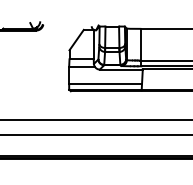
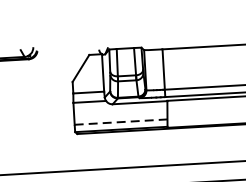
line: (106, 83) -> (122, 121), solid -> dashed

